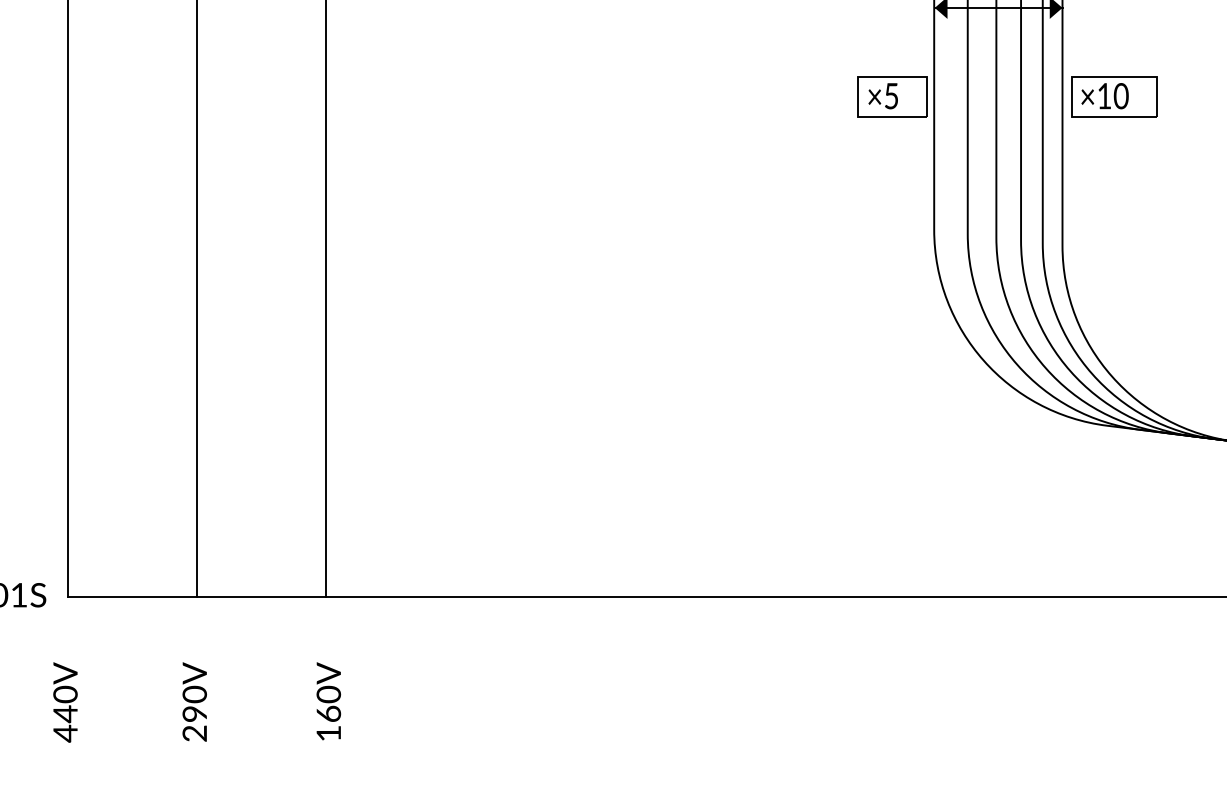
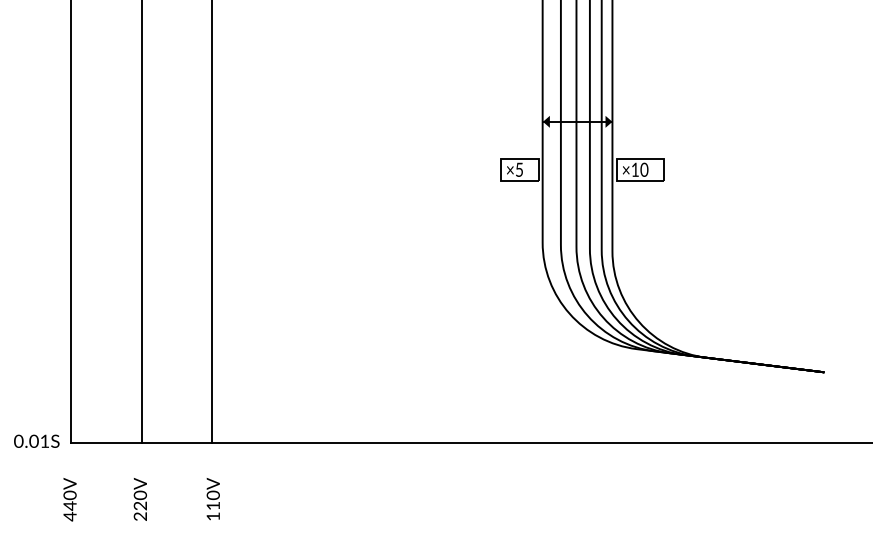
text: (194, 713) -> (140, 505), 290V -> 220V
text: (327, 713) -> (212, 505), 160V -> 110V

